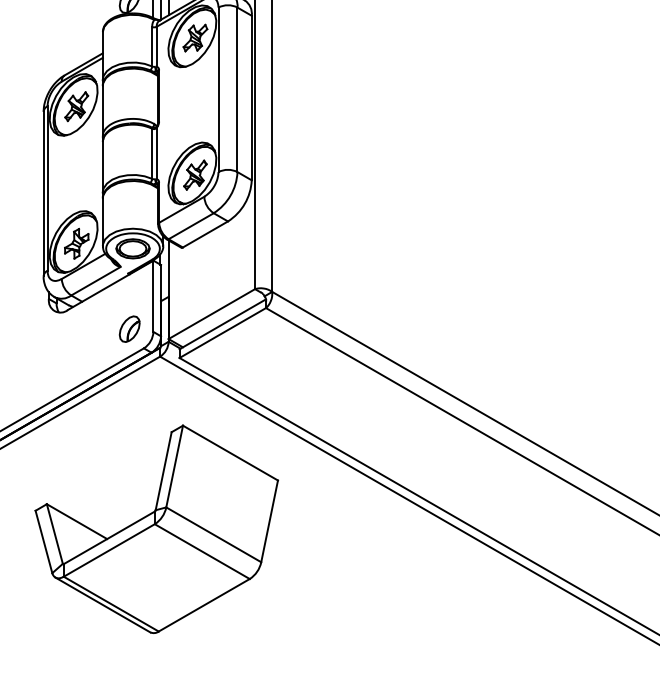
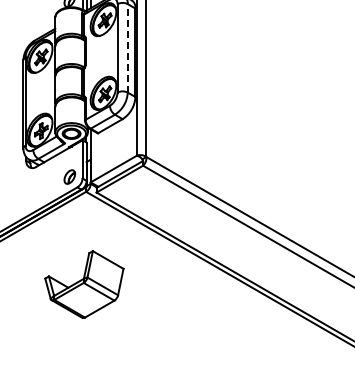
line: (237, 88) -> (127, 47), solid -> dashed
part: (157, 528) -> (84, 284), size x0.6

